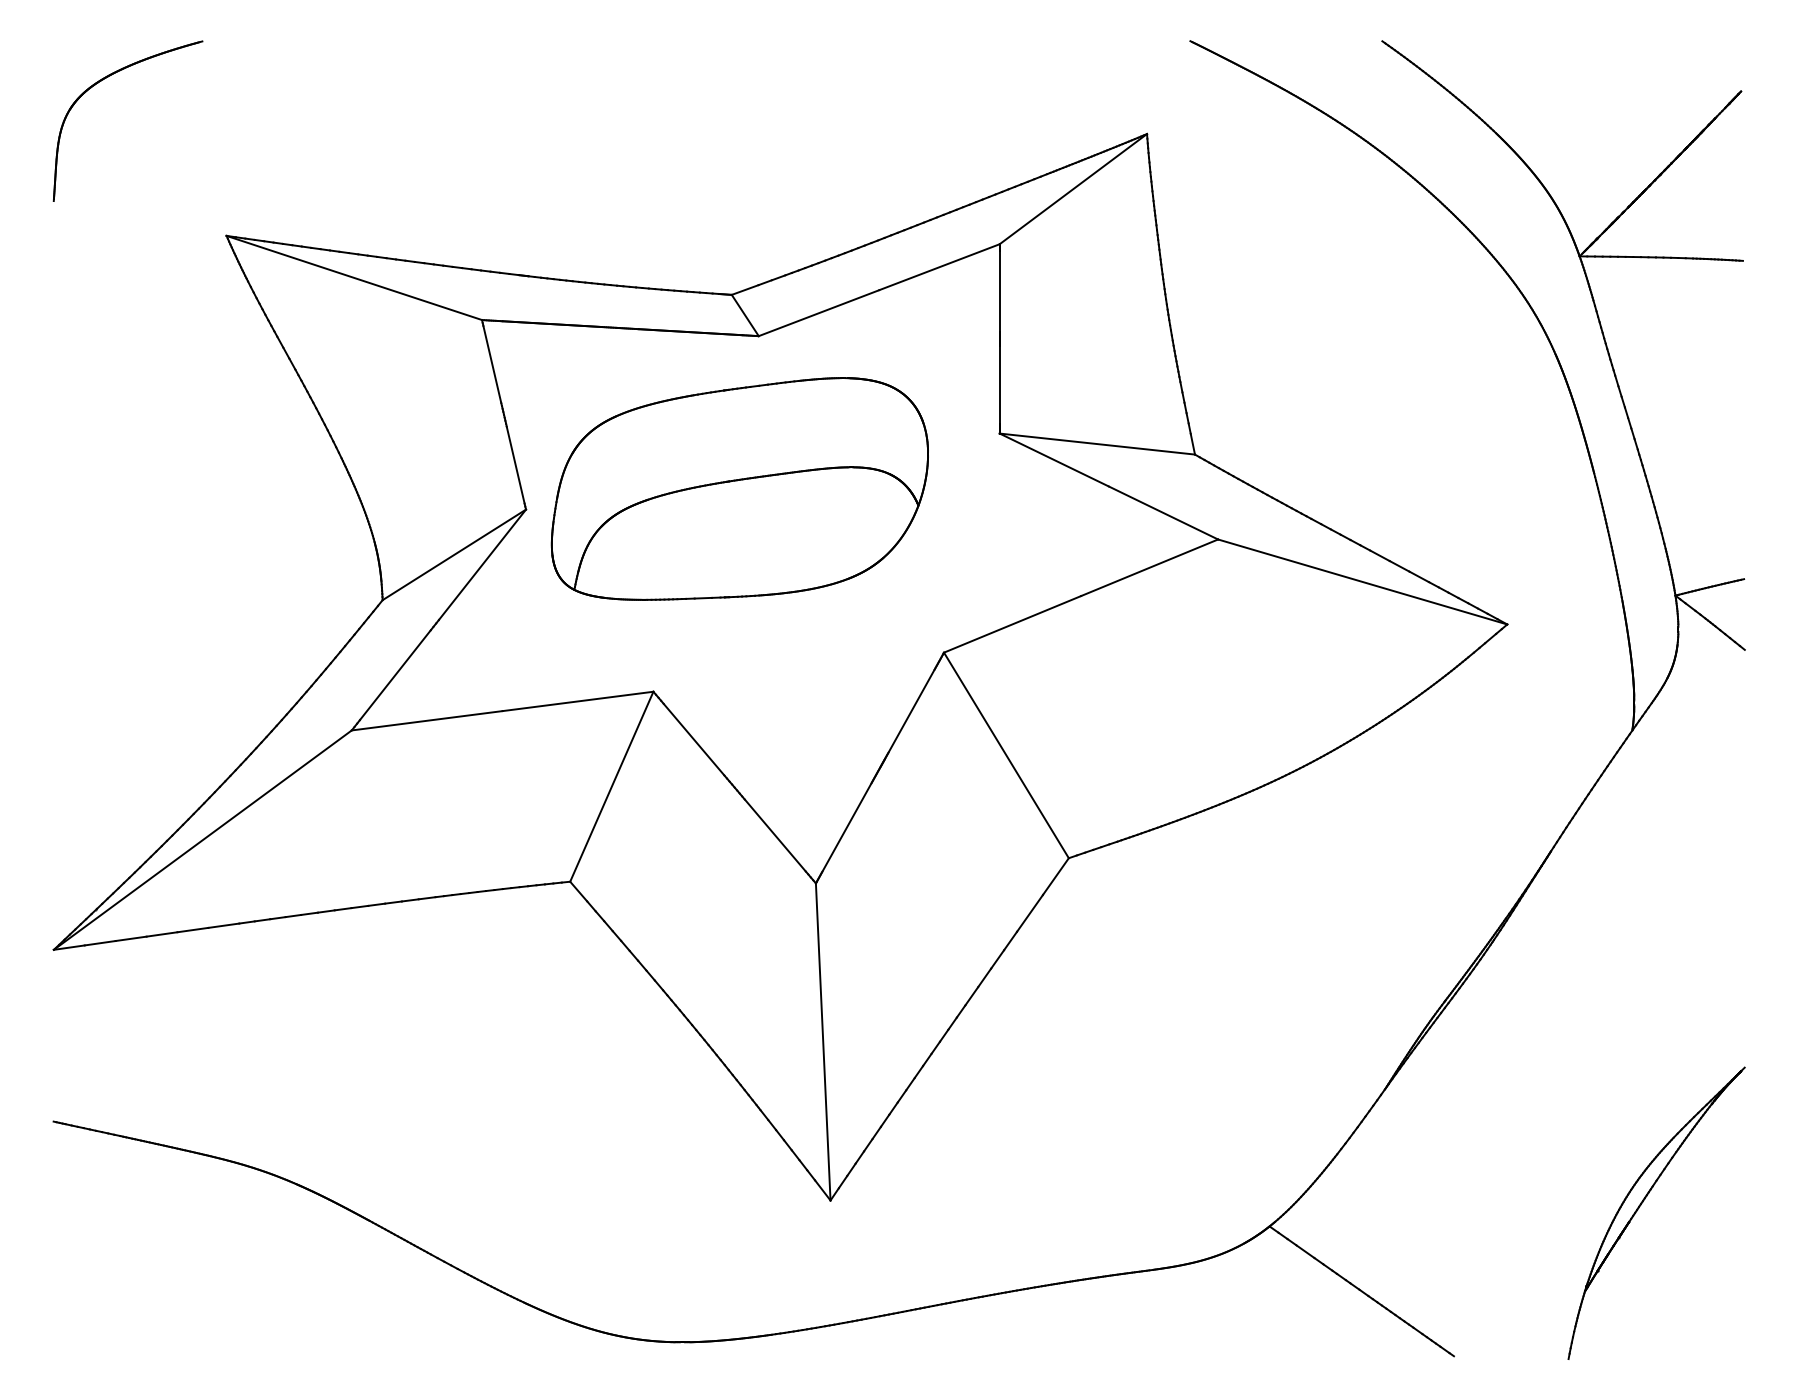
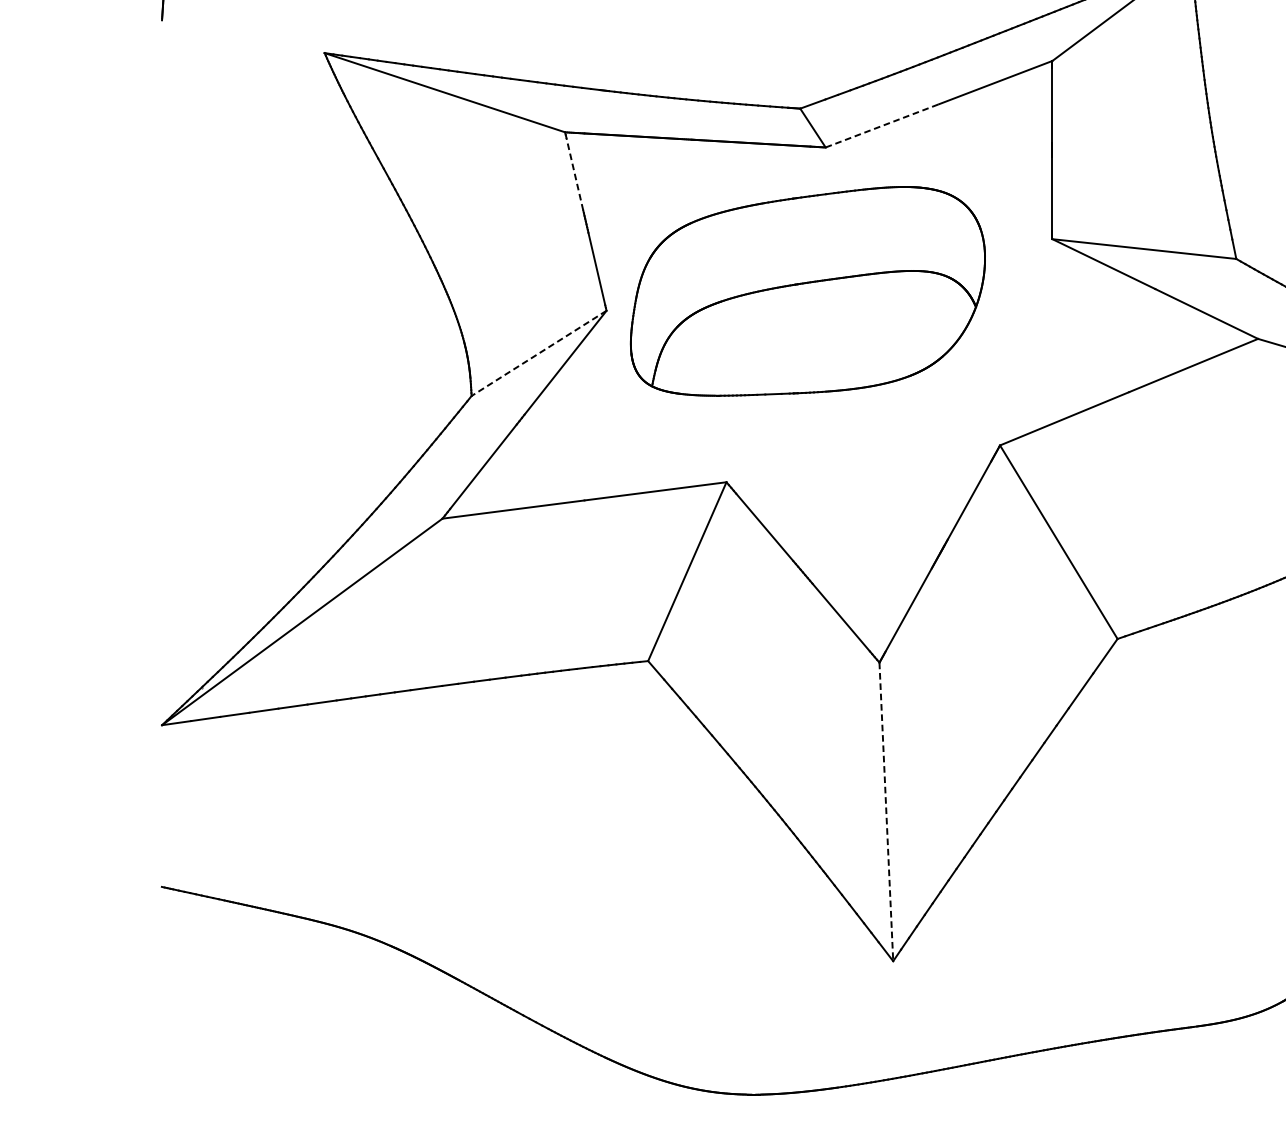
line: (819, 313) -> (882, 126), solid -> dashed
line: (492, 364) -> (575, 174), solid -> dashed
line: (454, 554) -> (539, 353), solid -> dashed
line: (823, 1041) -> (886, 811), solid -> dashed

